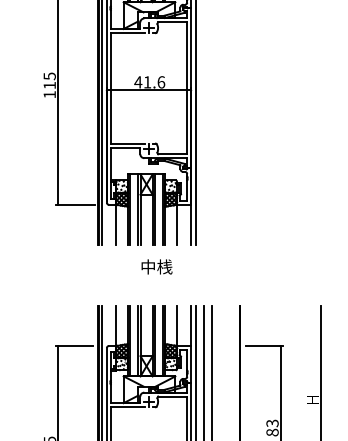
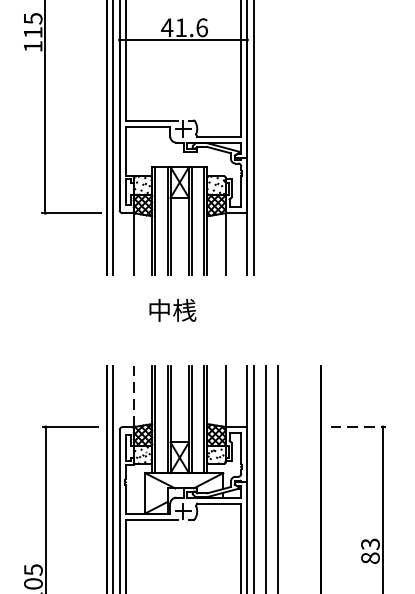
text: (156, 266) -> (172, 309), moved
line: (116, 326) -> (134, 397), solid -> dashed
line: (264, 346) -> (358, 427), solid -> dashed

